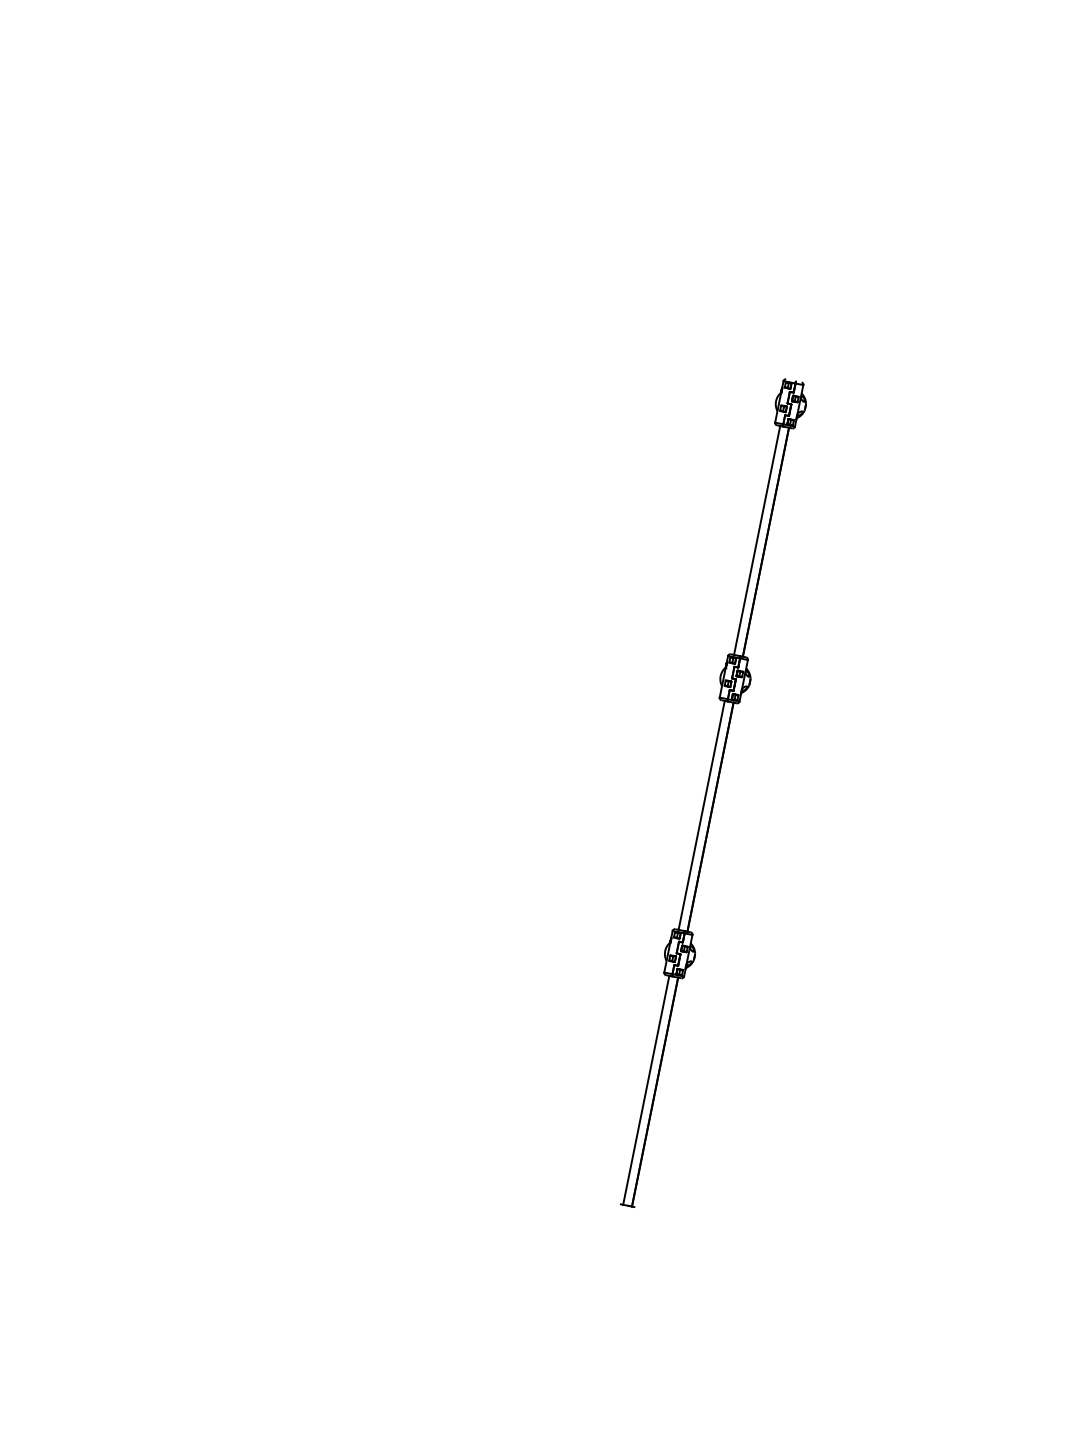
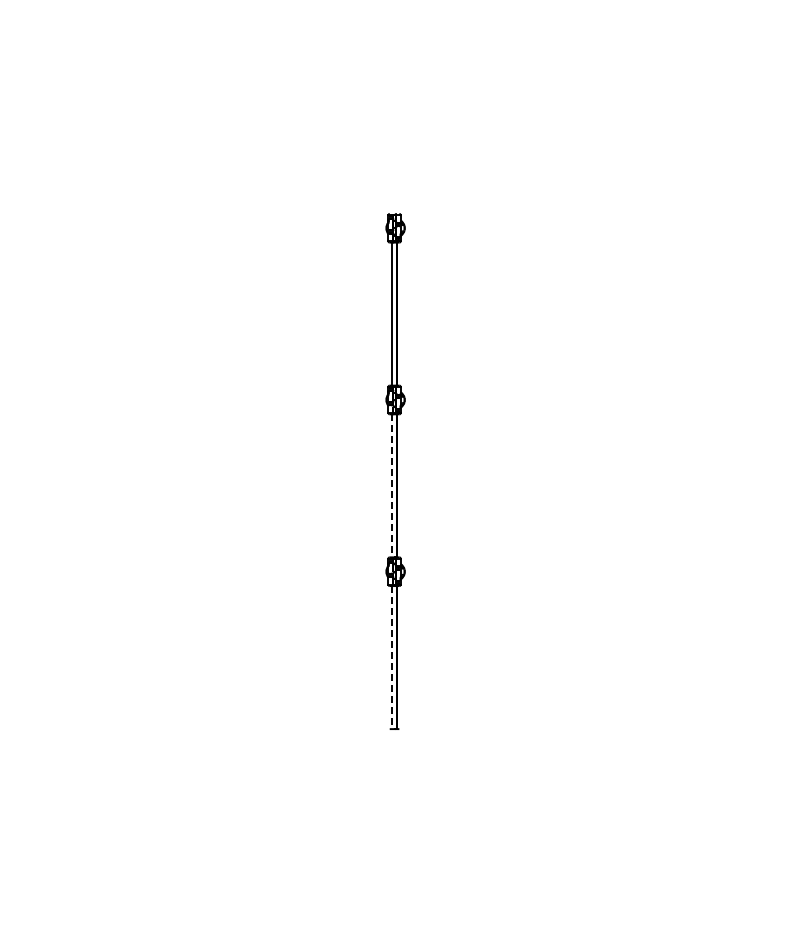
line: (701, 814) -> (391, 485), solid -> dashed
line: (645, 1090) -> (391, 657), solid -> dashed

